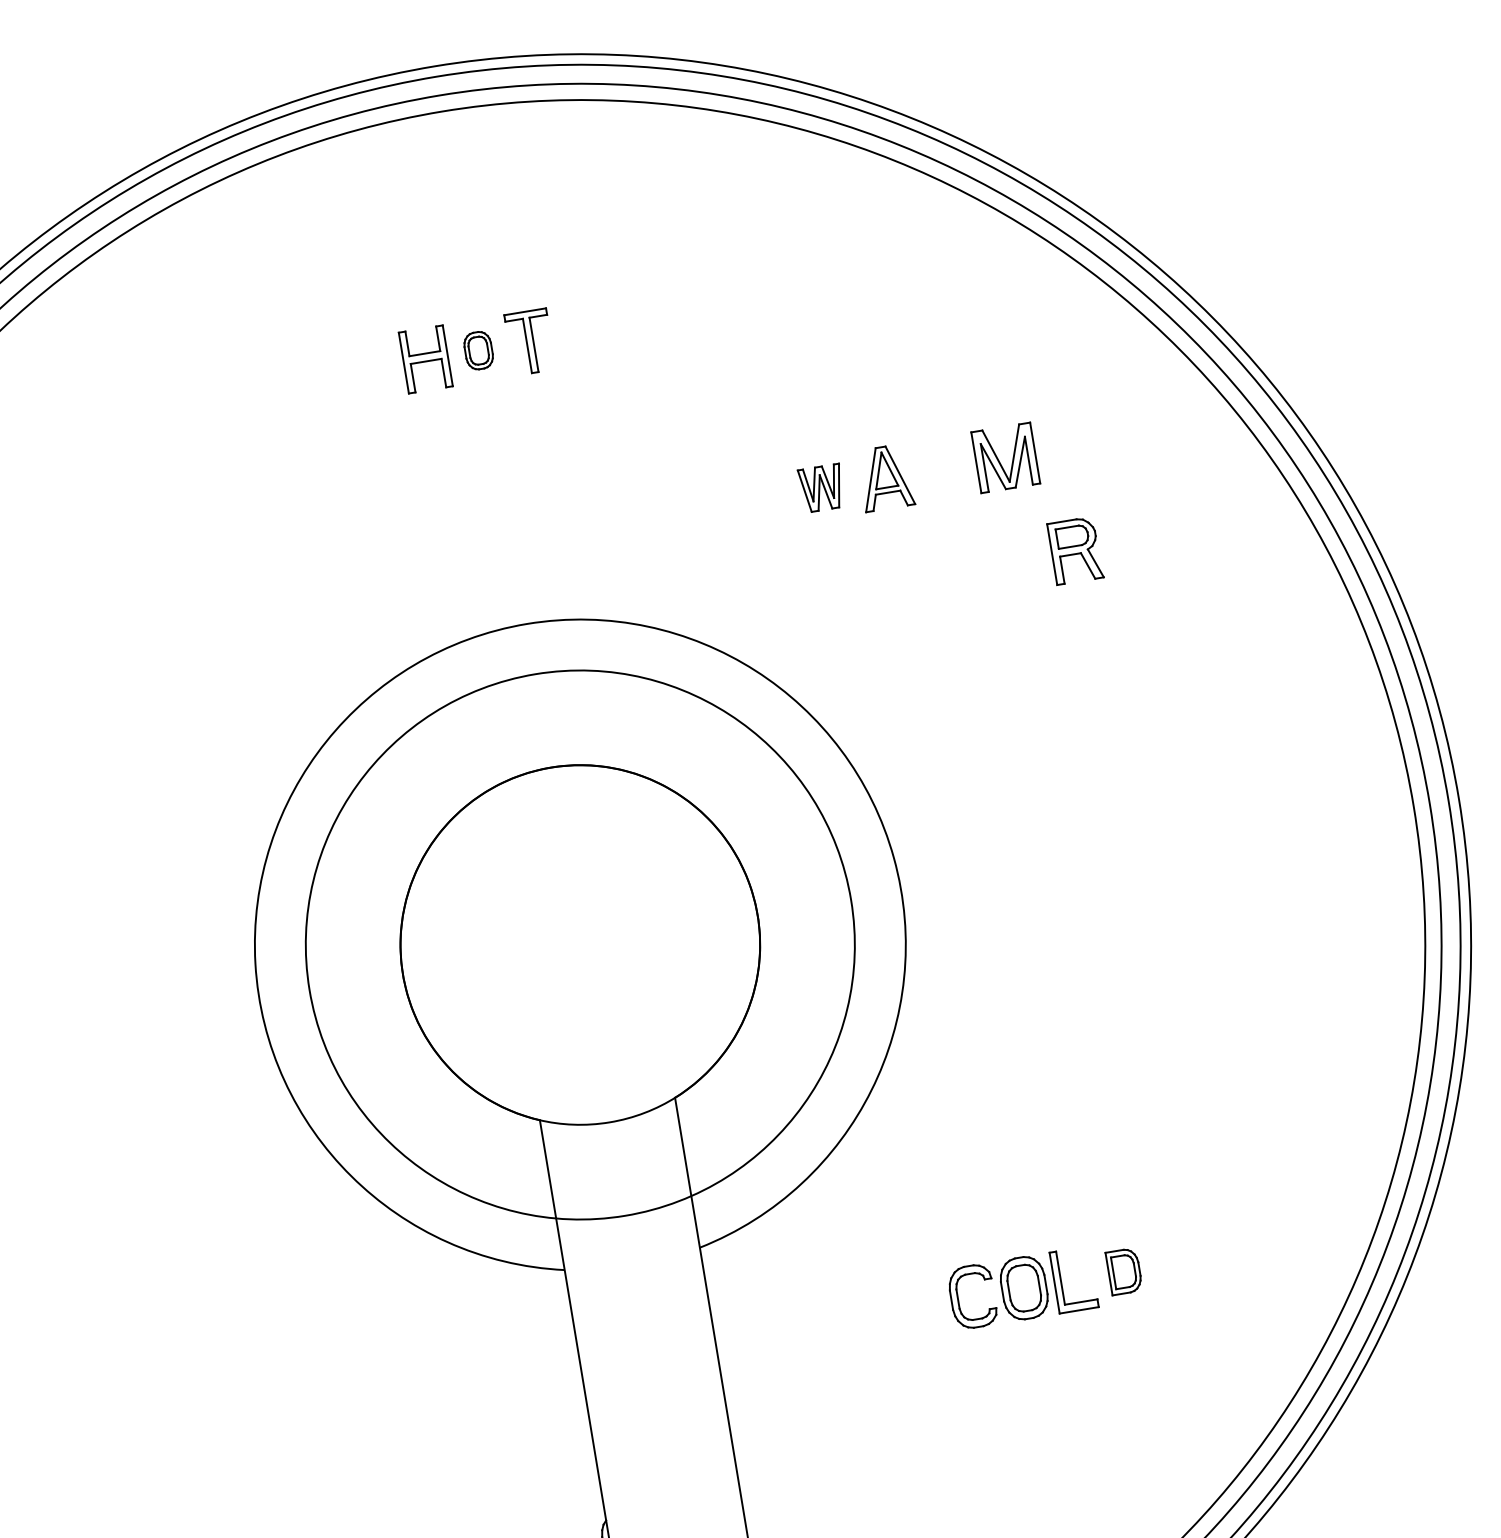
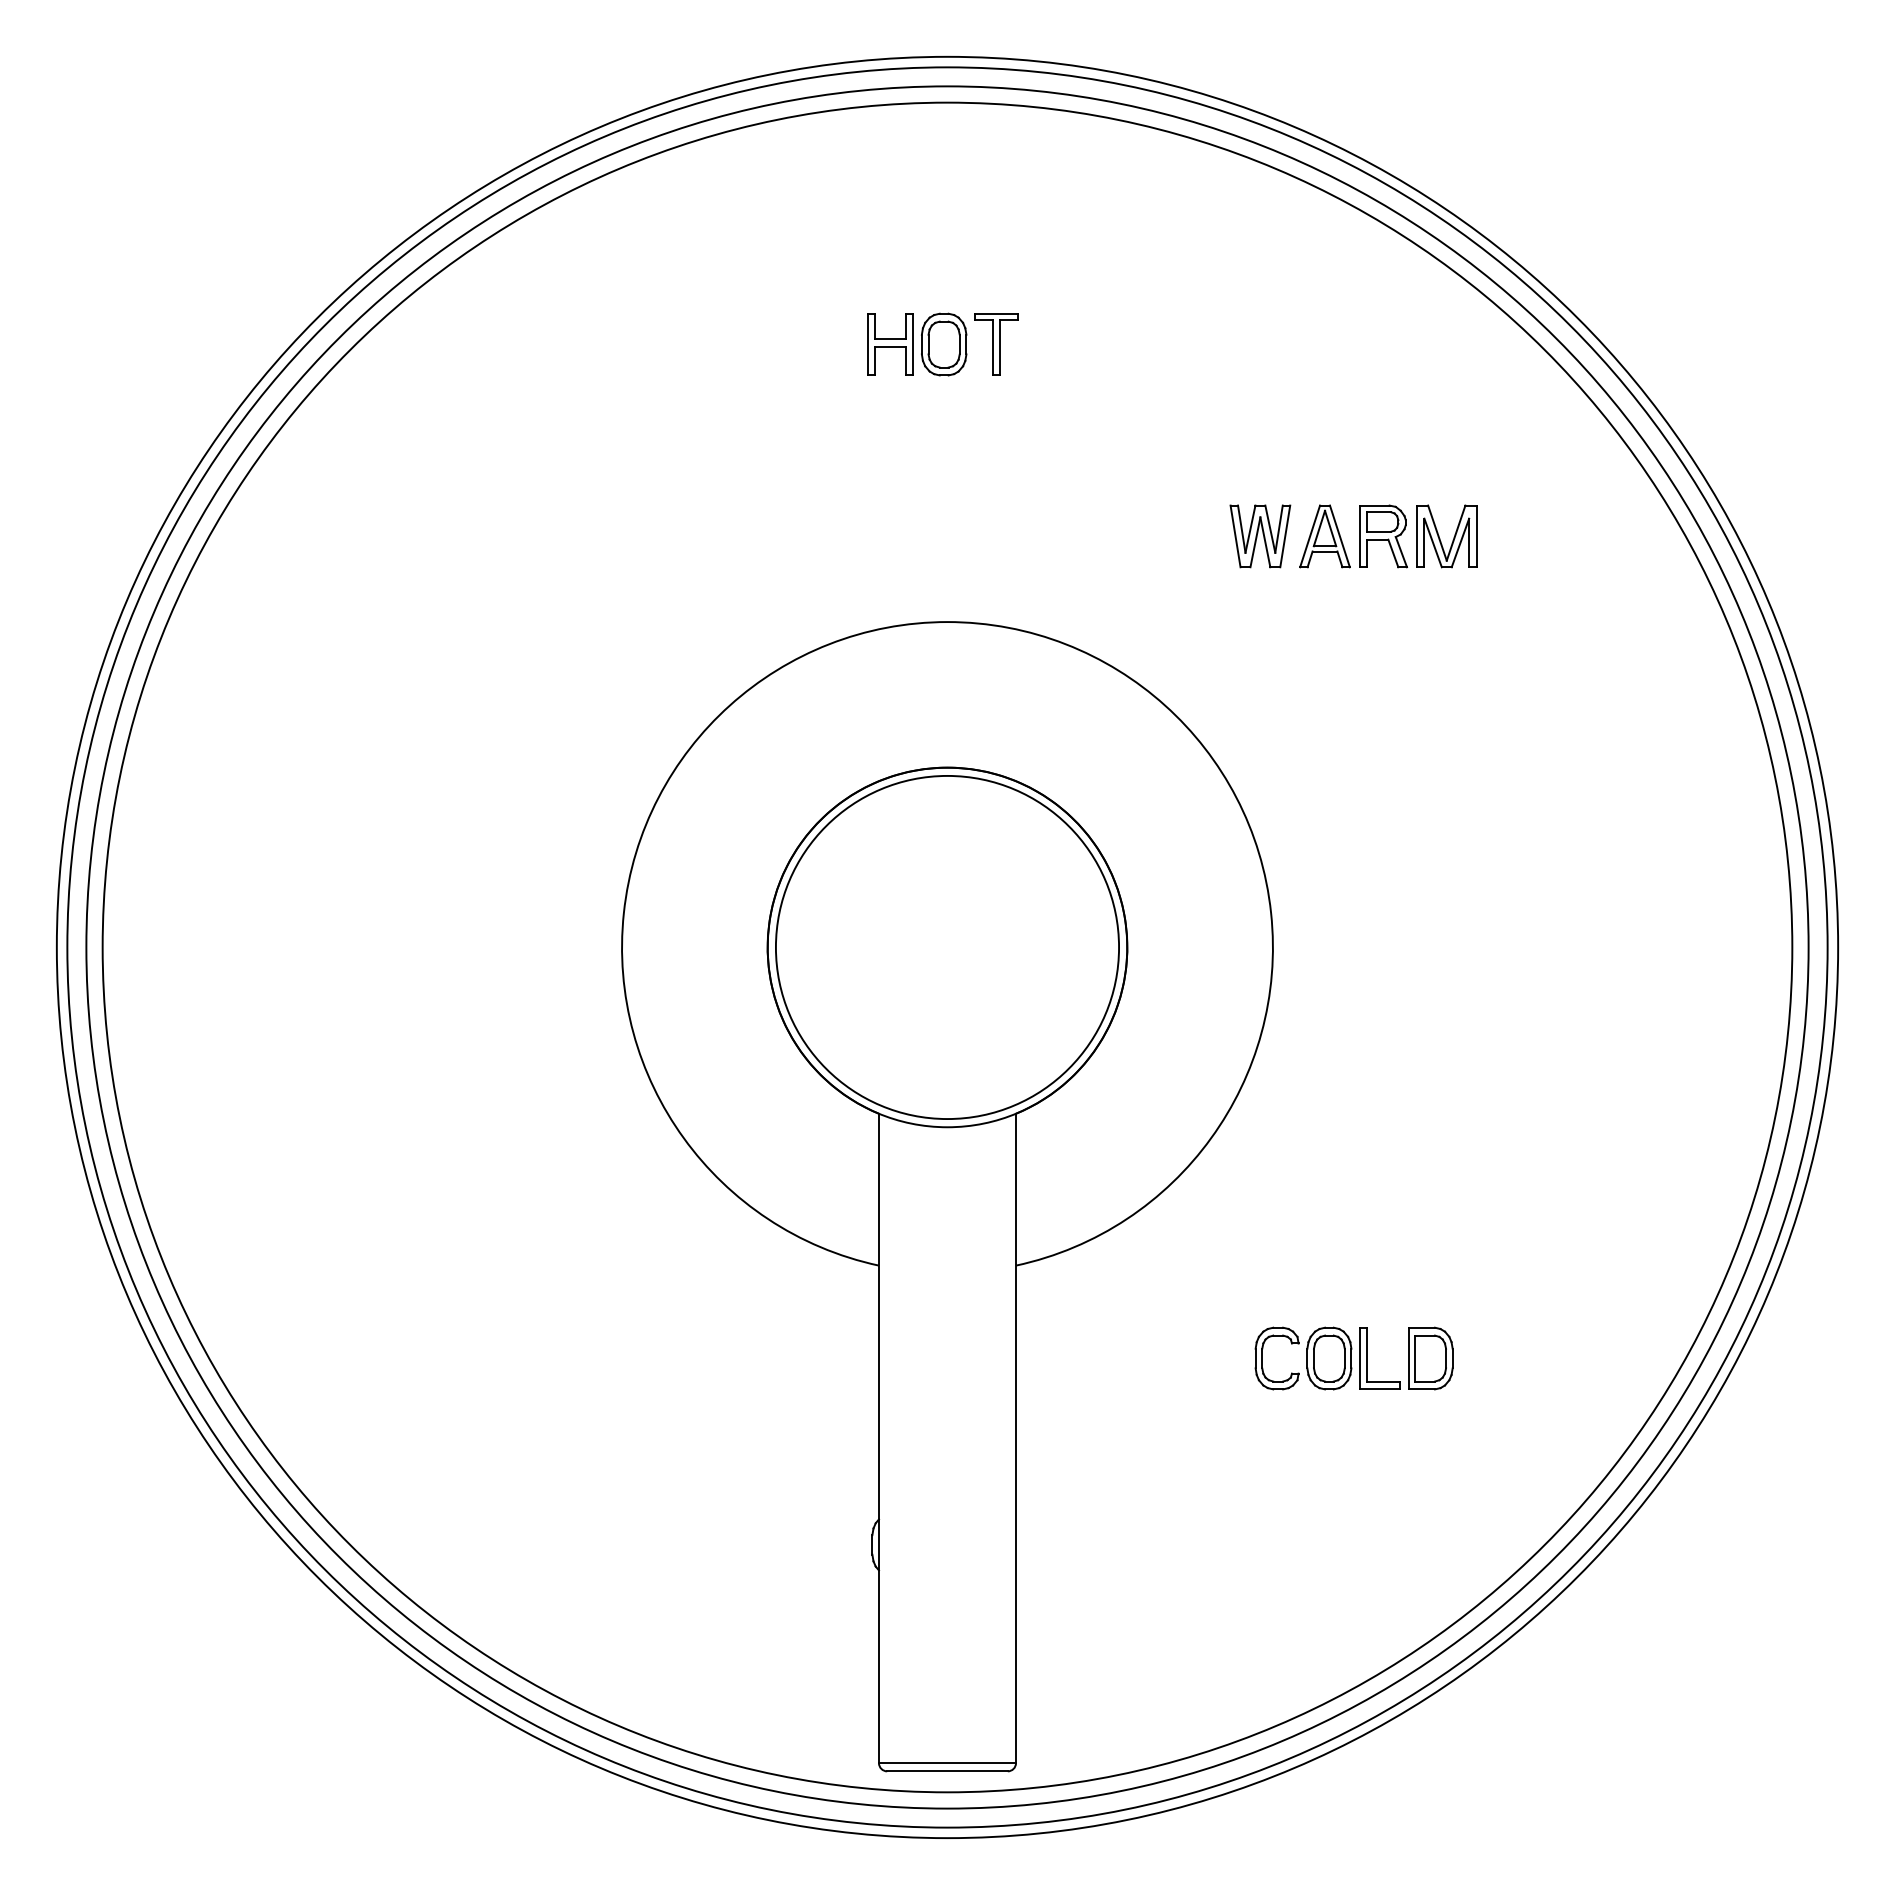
part: (478, 350) -> (944, 344), size x1.67
part: (822, 488) -> (1260, 536), size x1.43
part: (1075, 550) -> (1383, 536), moved
circle: (580, 945) -> (947, 947), size x0.62
part: (1123, 1271) -> (1430, 1358), size x1.43

